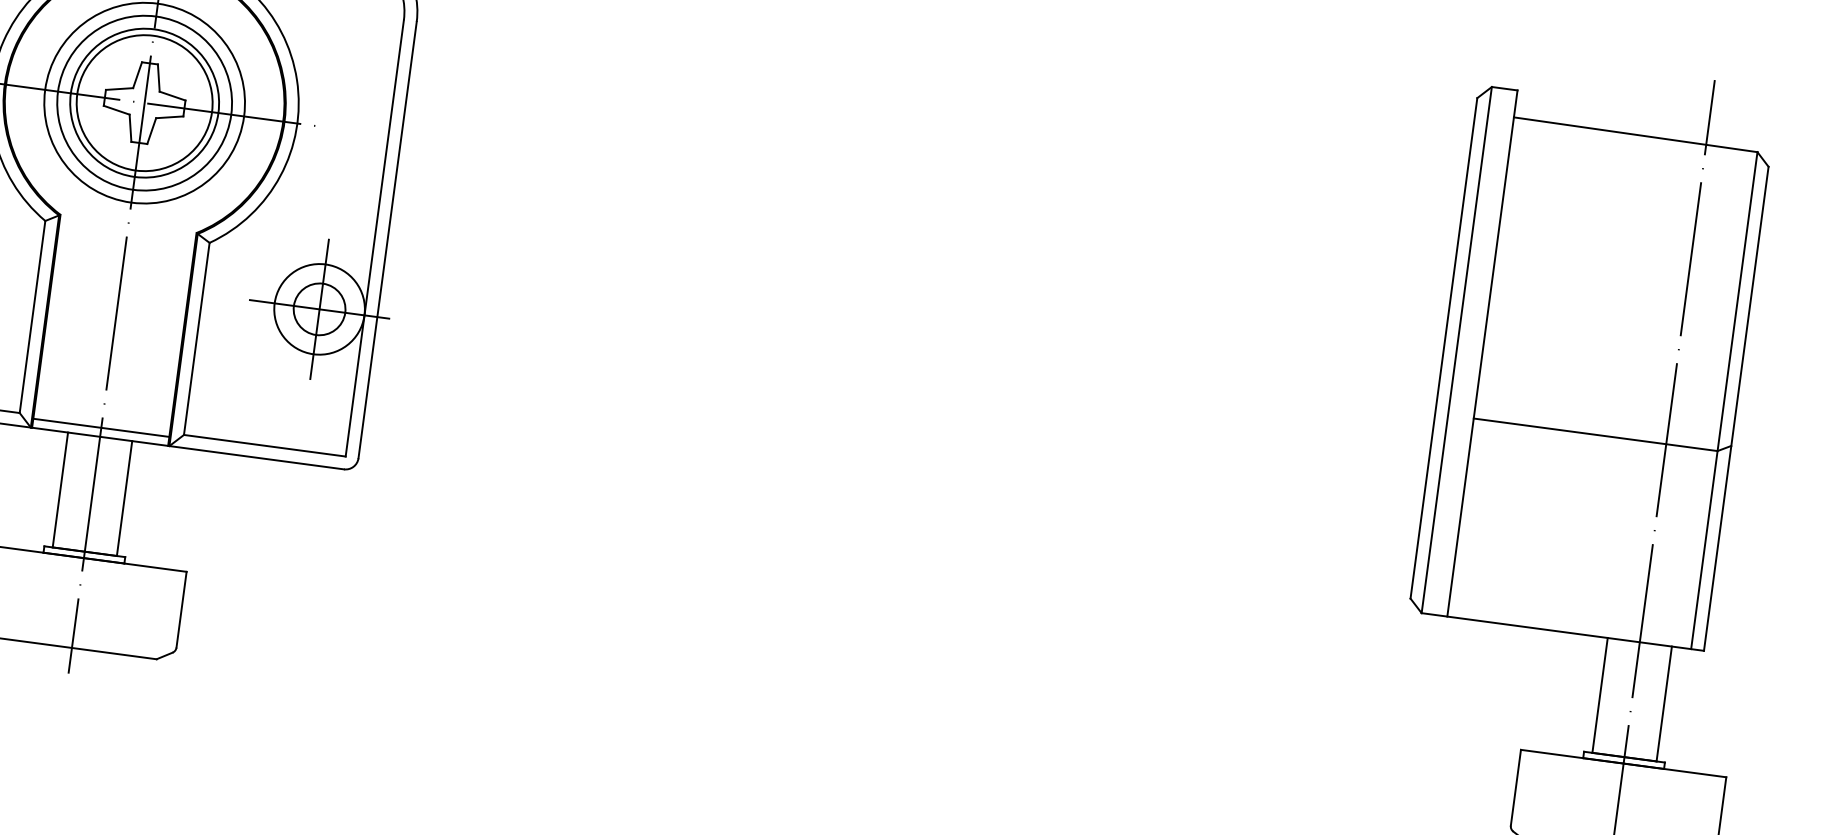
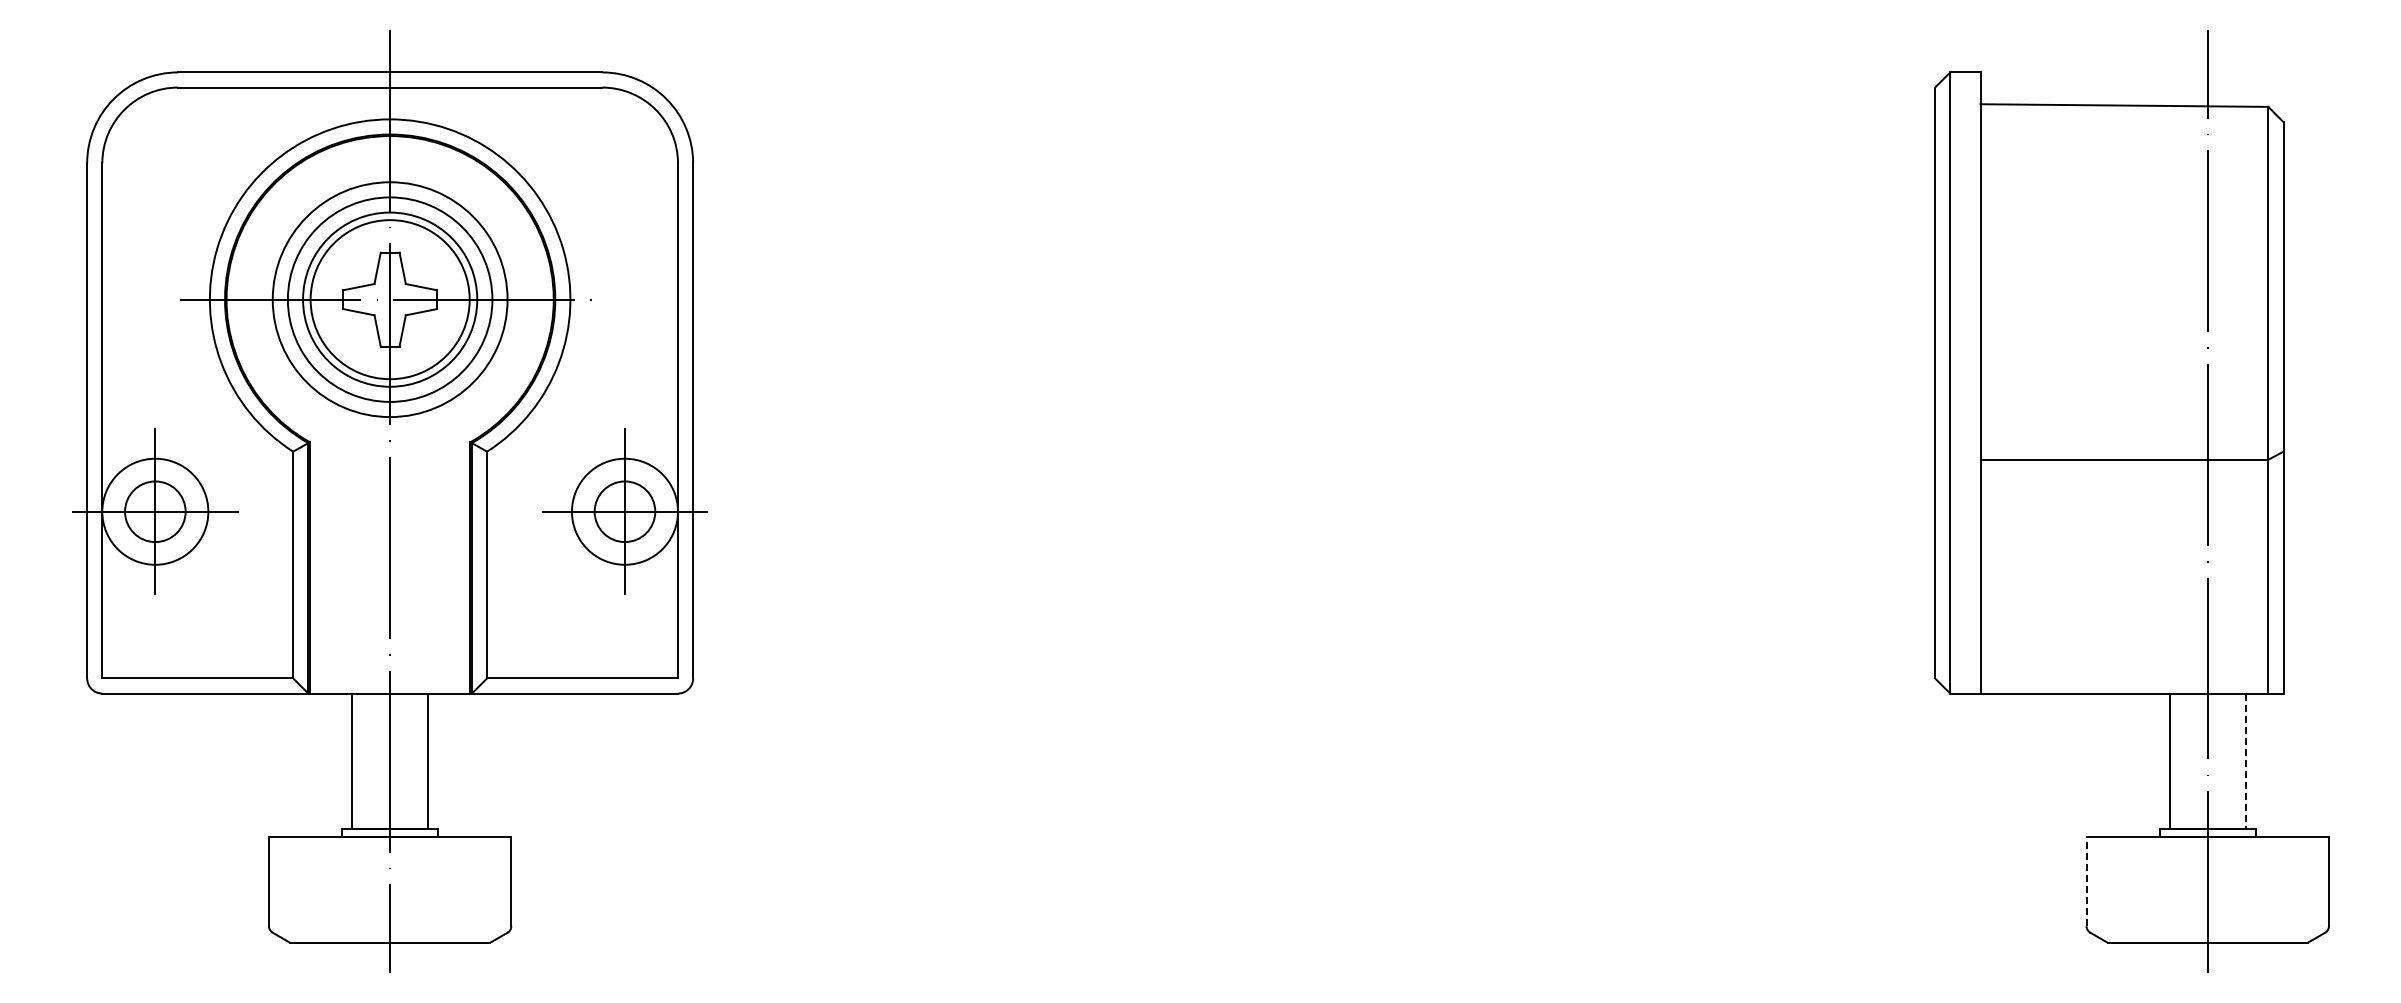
line: (100, 427) -> (389, 682), removed
line: (1664, 704) -> (2245, 761), solid -> dashed
line: (1515, 787) -> (2086, 881), solid -> dashed

